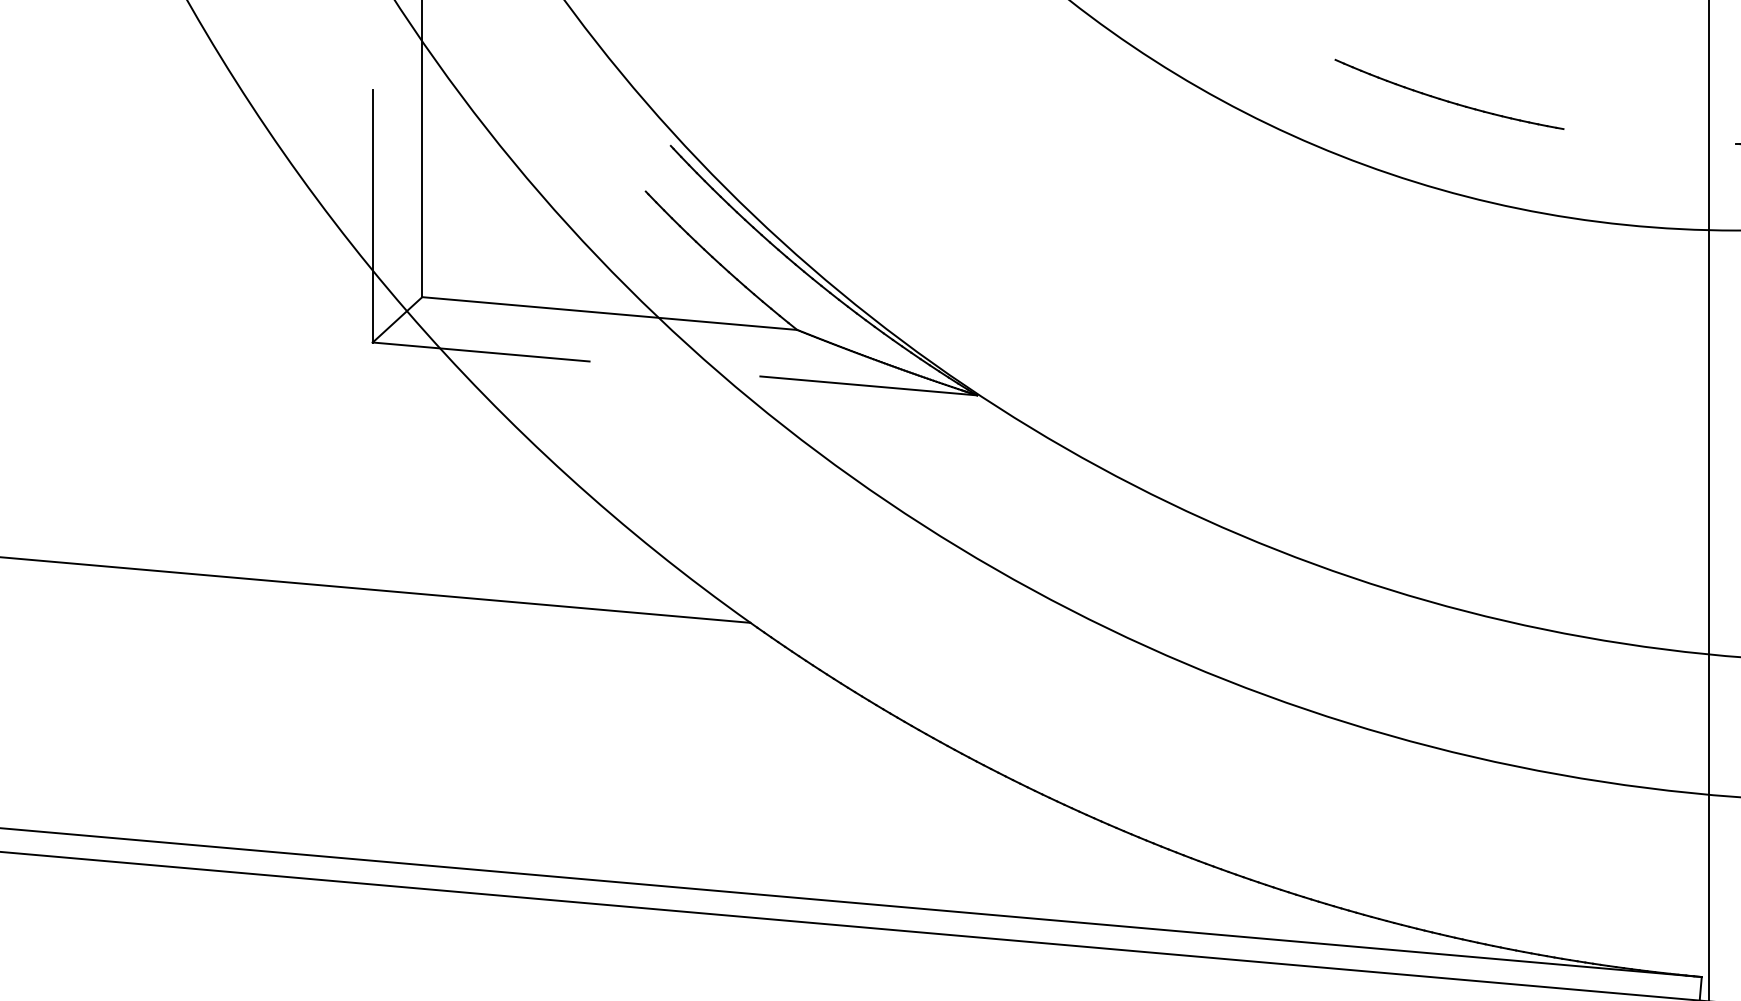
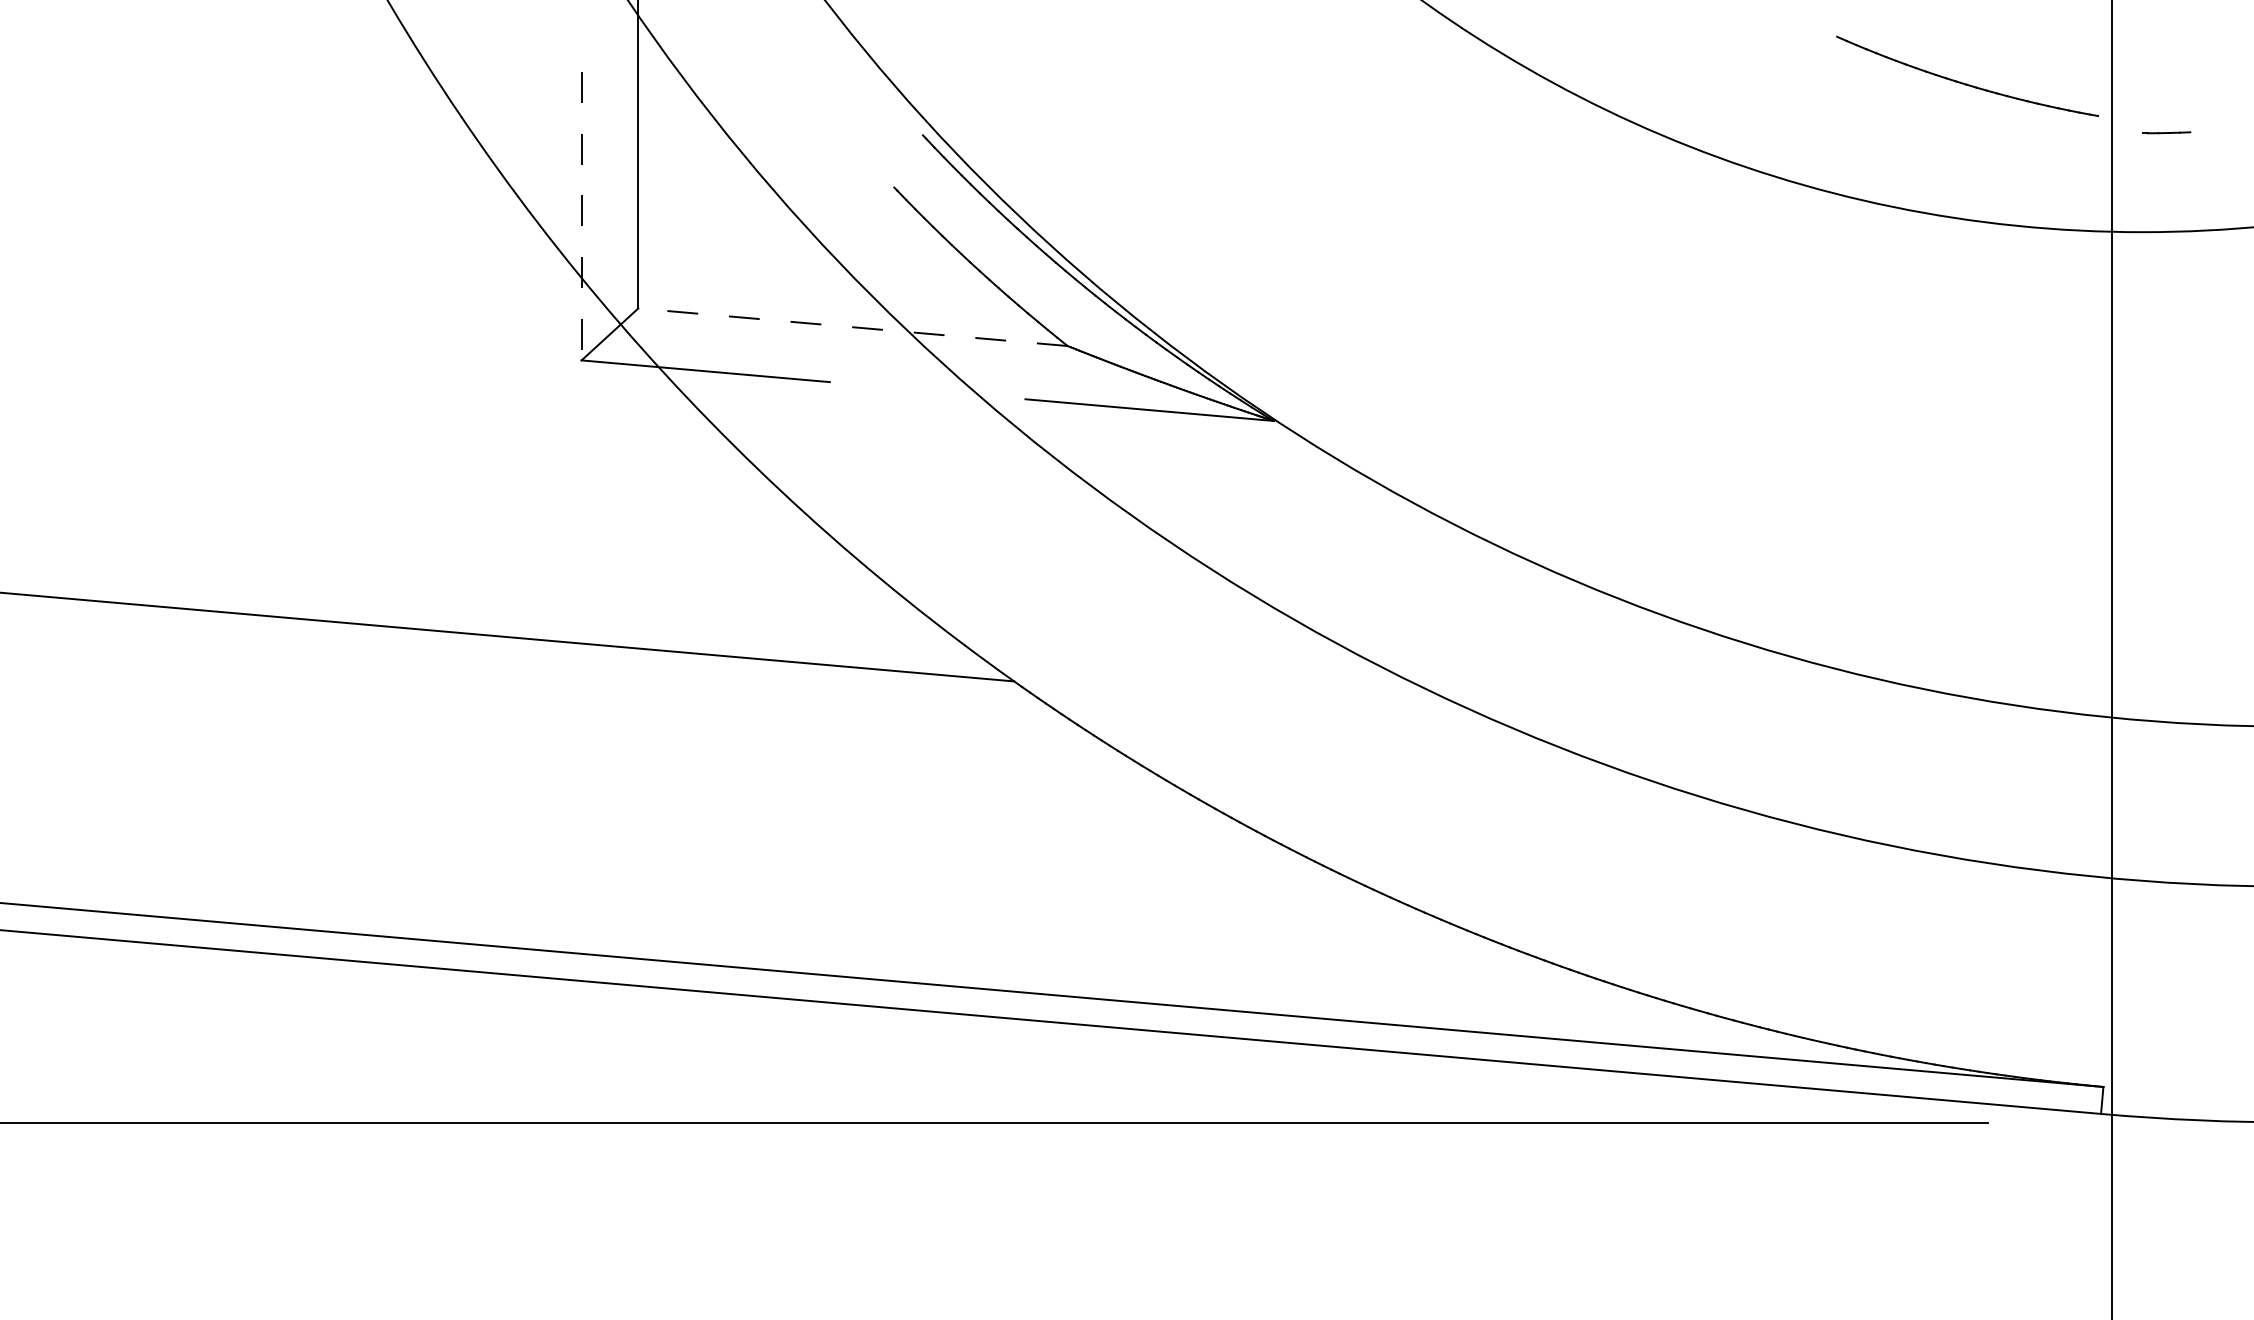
part: (1449, 100) -> (1967, 83), moved
line: (372, 216) -> (581, 216), solid -> dashed
line: (609, 313) -> (852, 327), solid -> dashed

